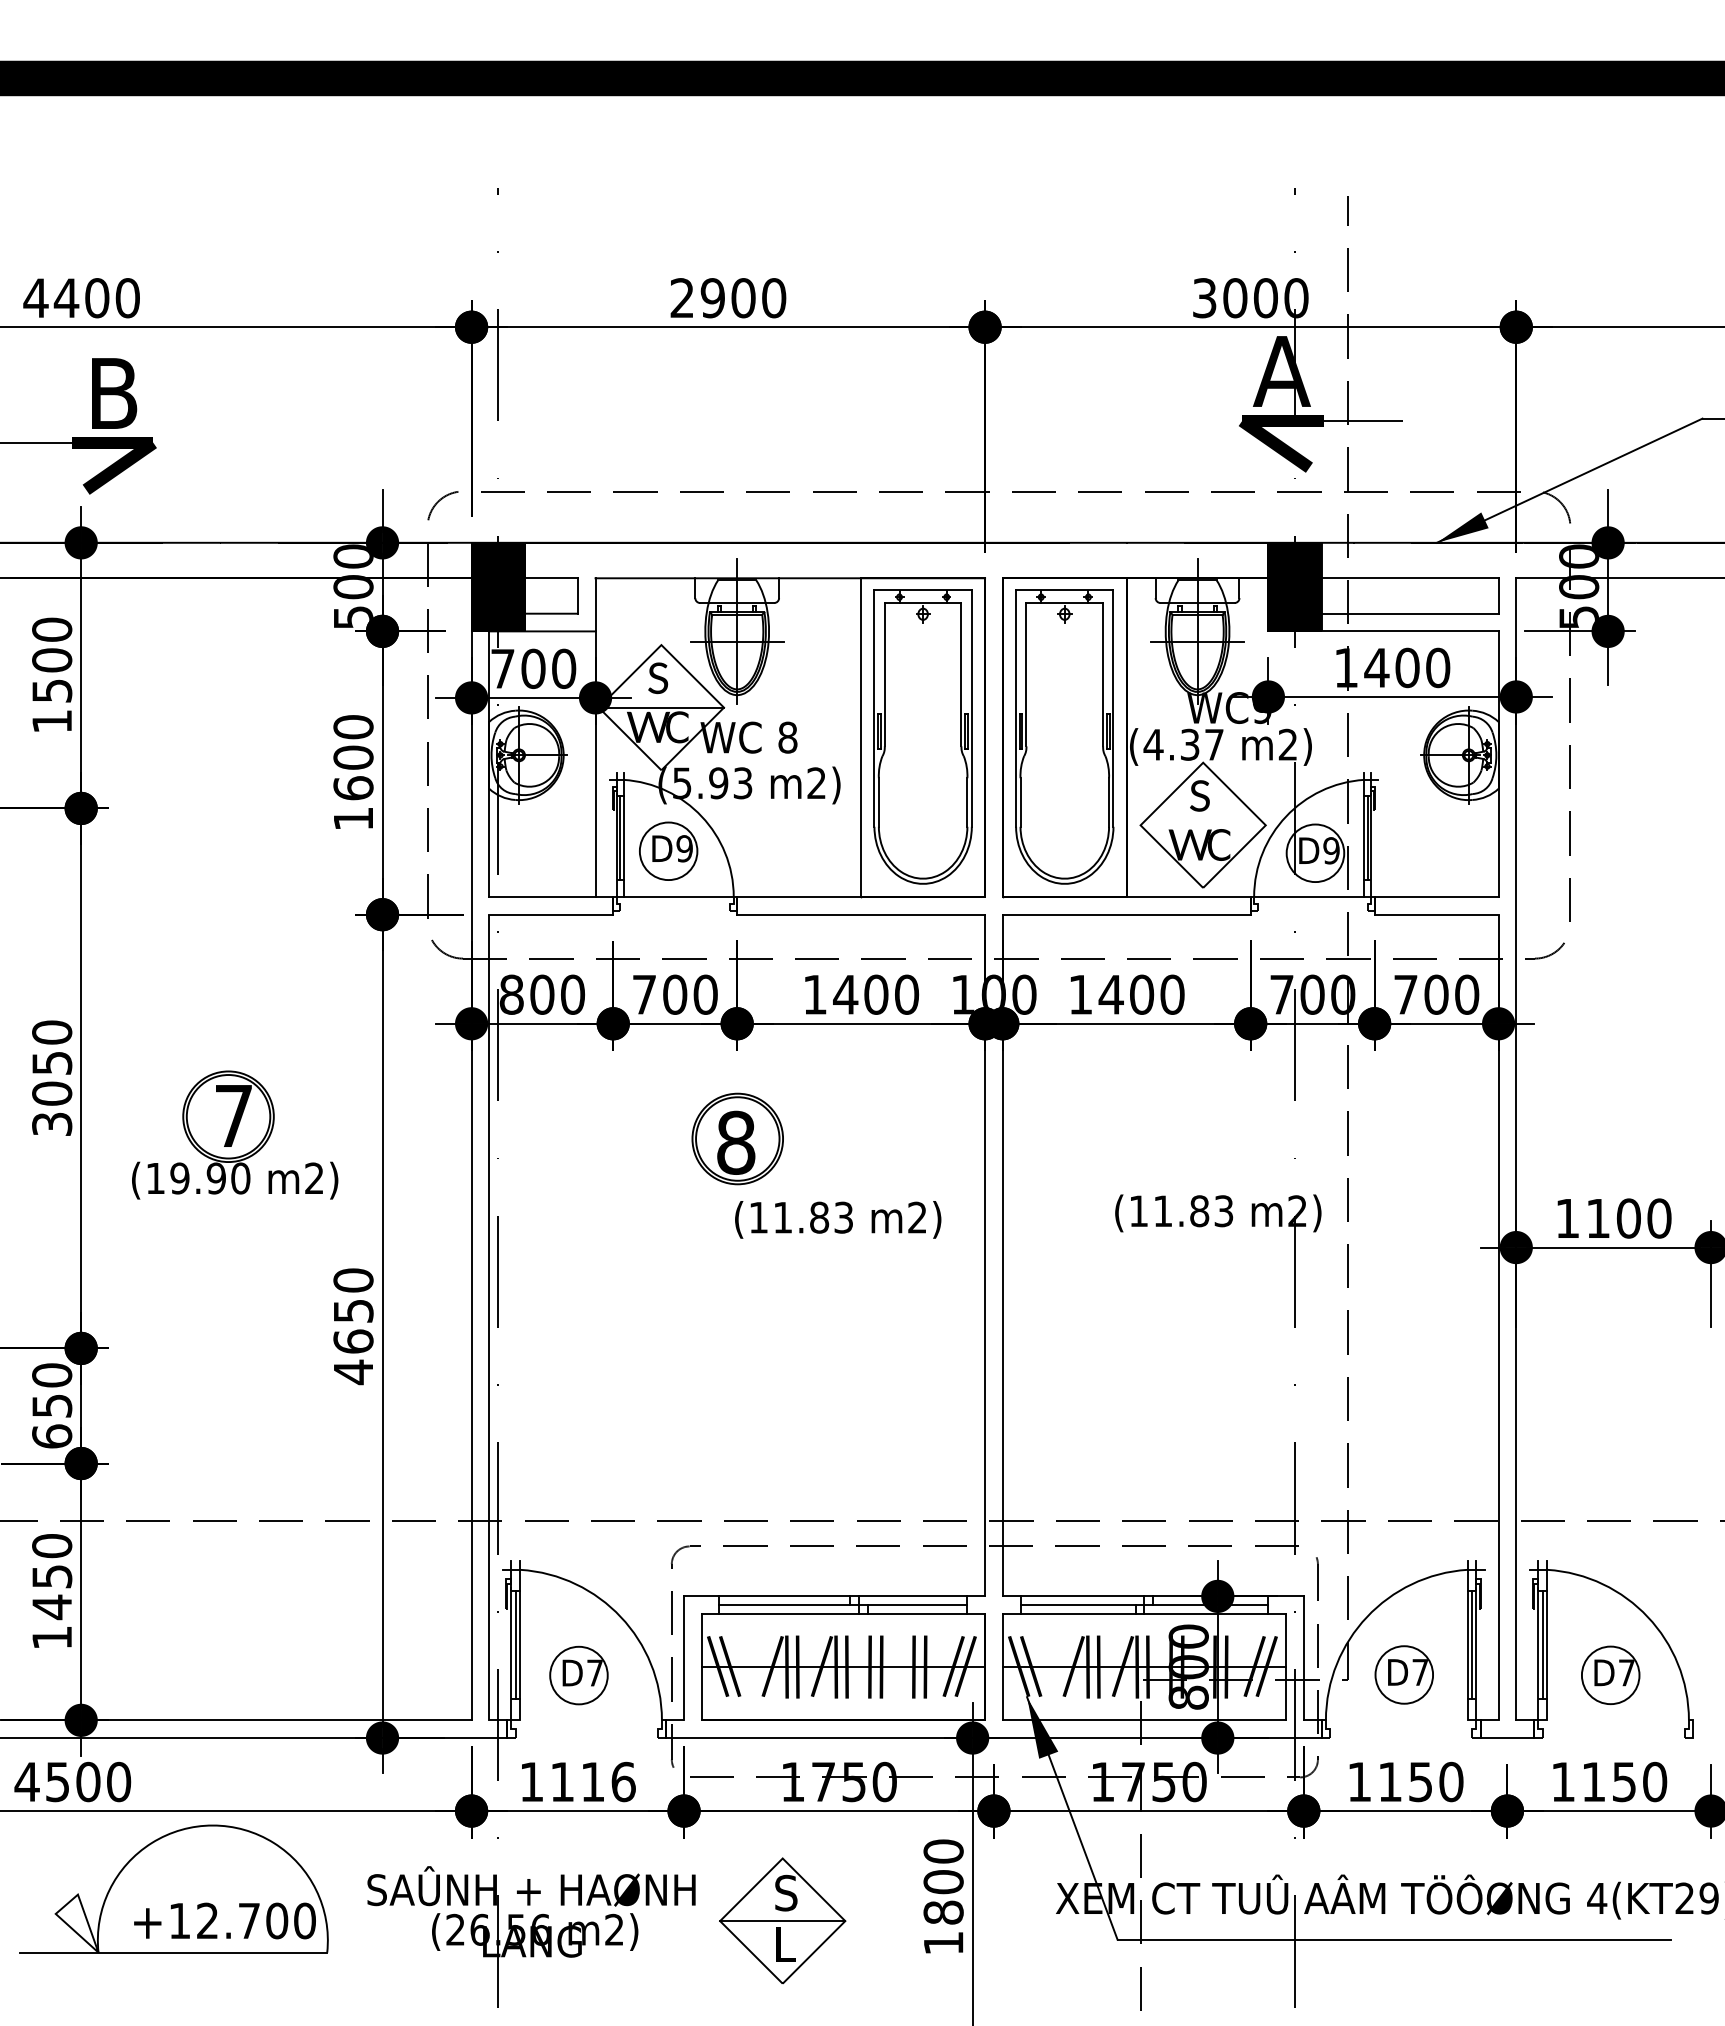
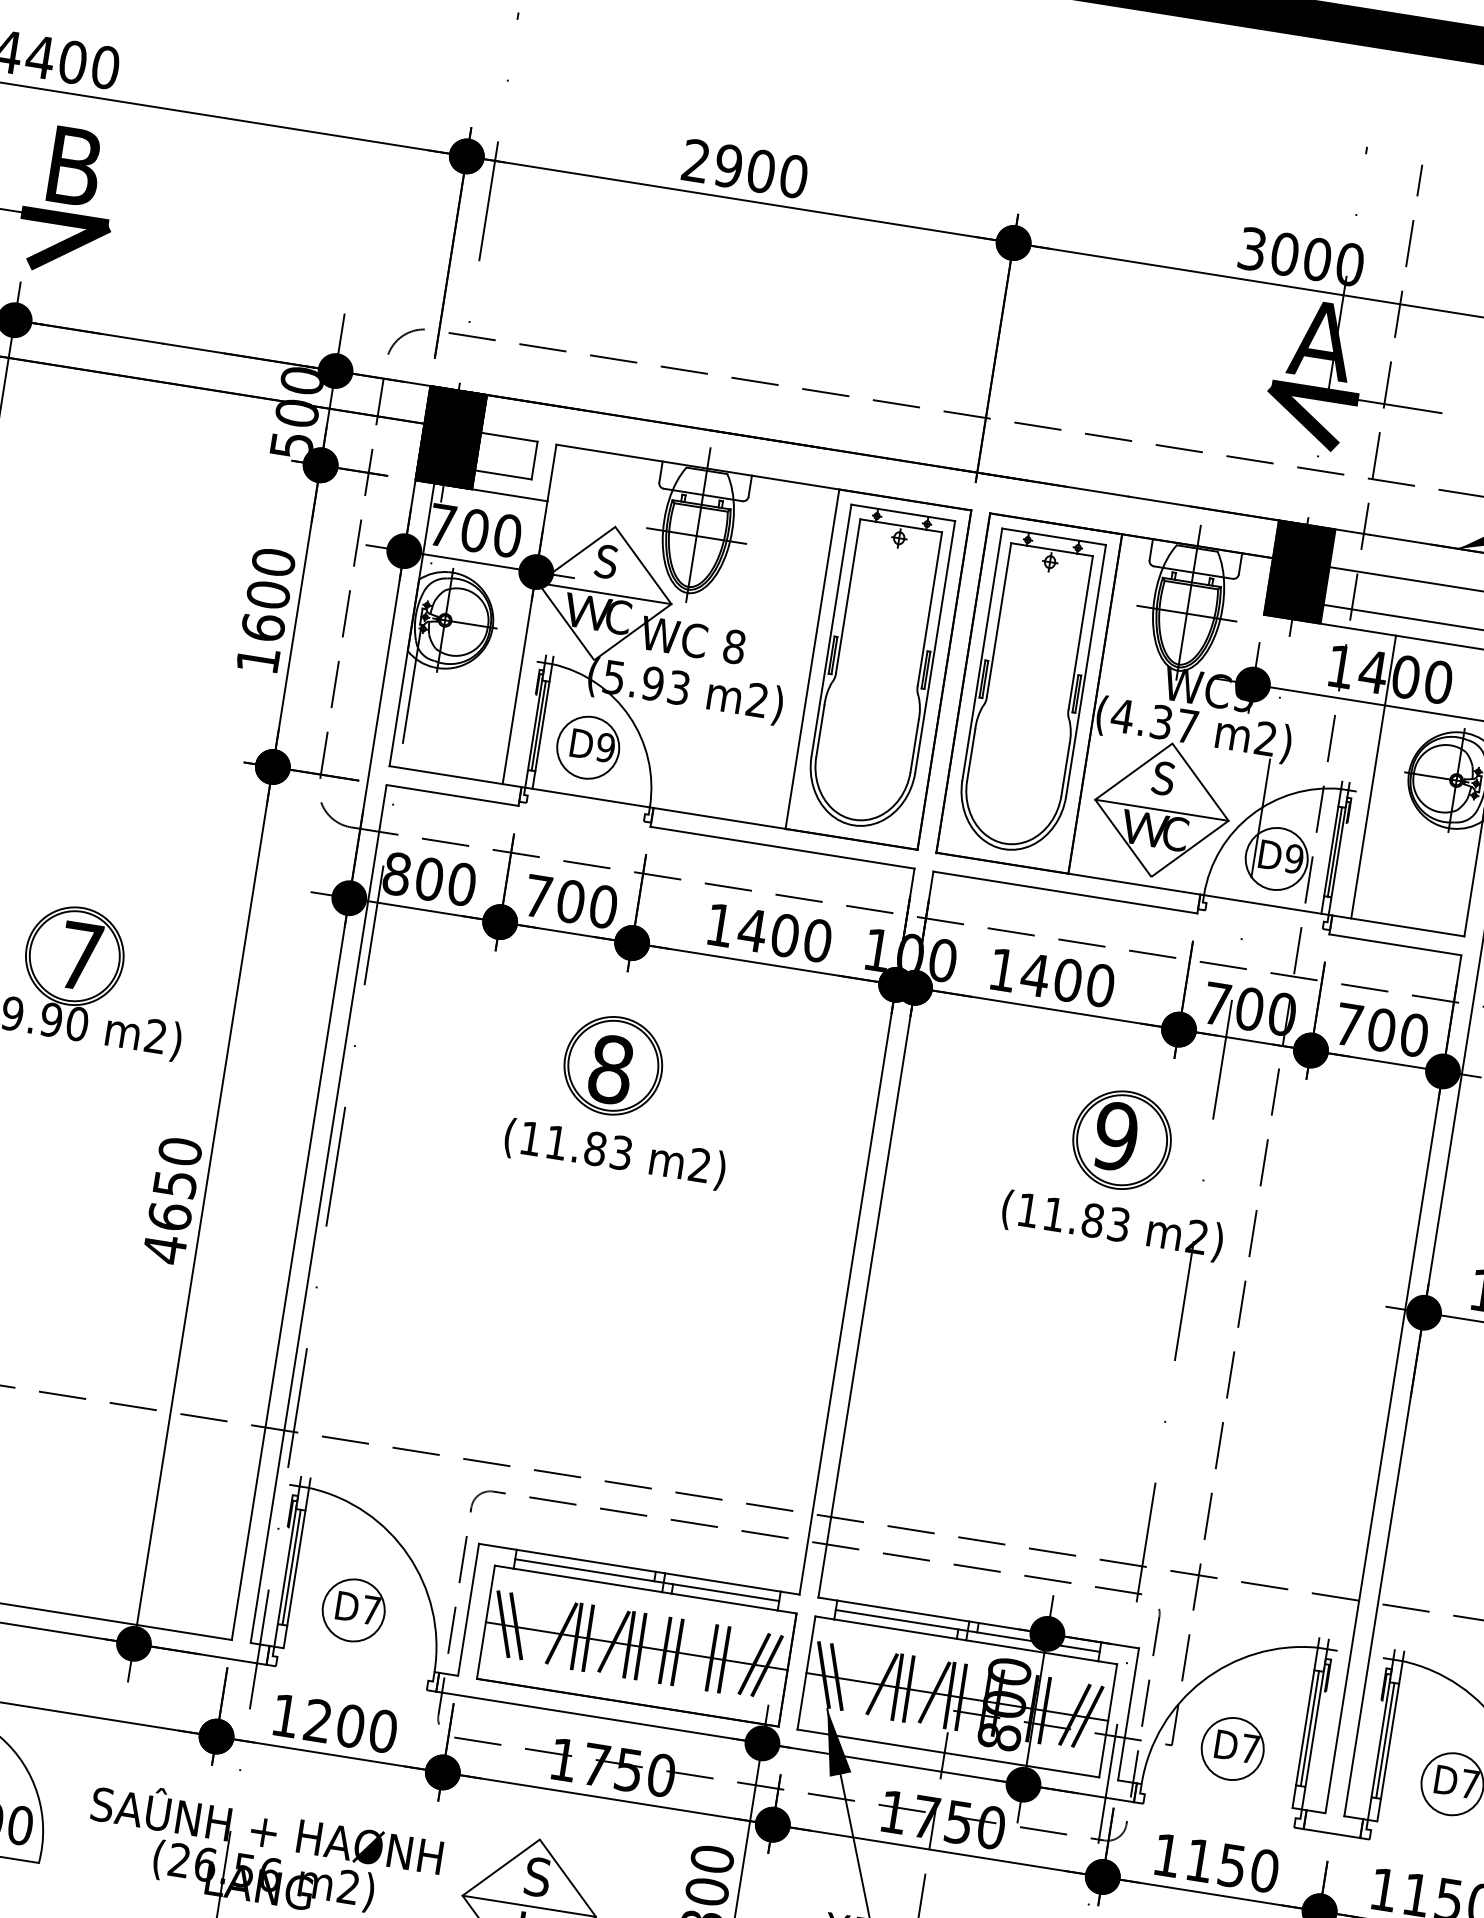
line: (1392, 763) -> (1373, 776), added
line: (1202, 825) -> (1161, 810), added
part: (1214, 1133) -> (1121, 1140), added
text: (838, 1219) -> (615, 1154), moved
text: (592, 1781) -> (350, 1725), 1116 -> 1200

